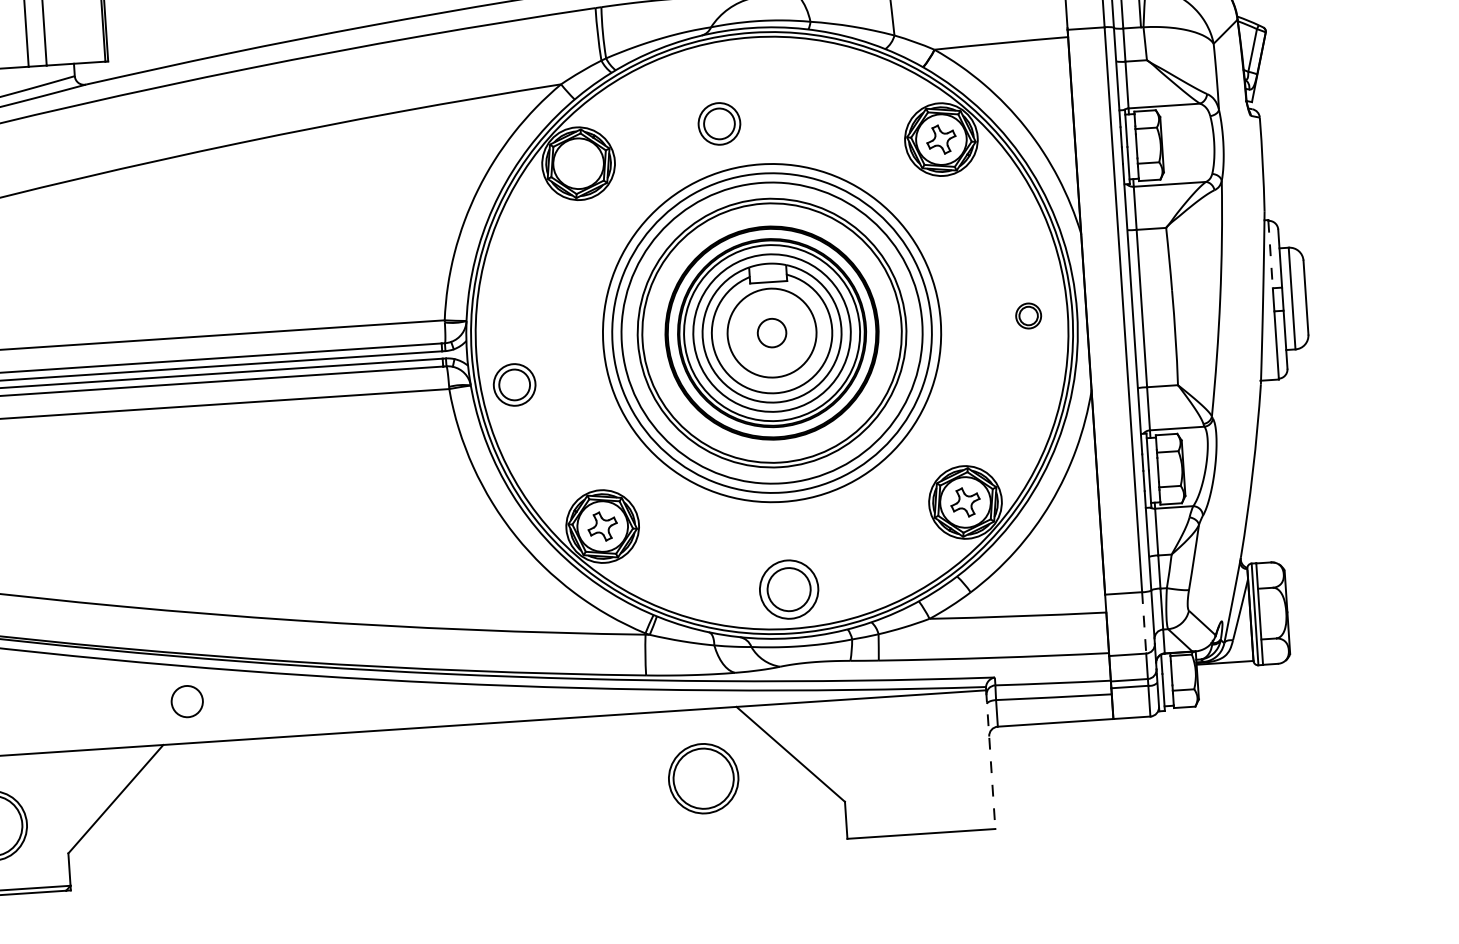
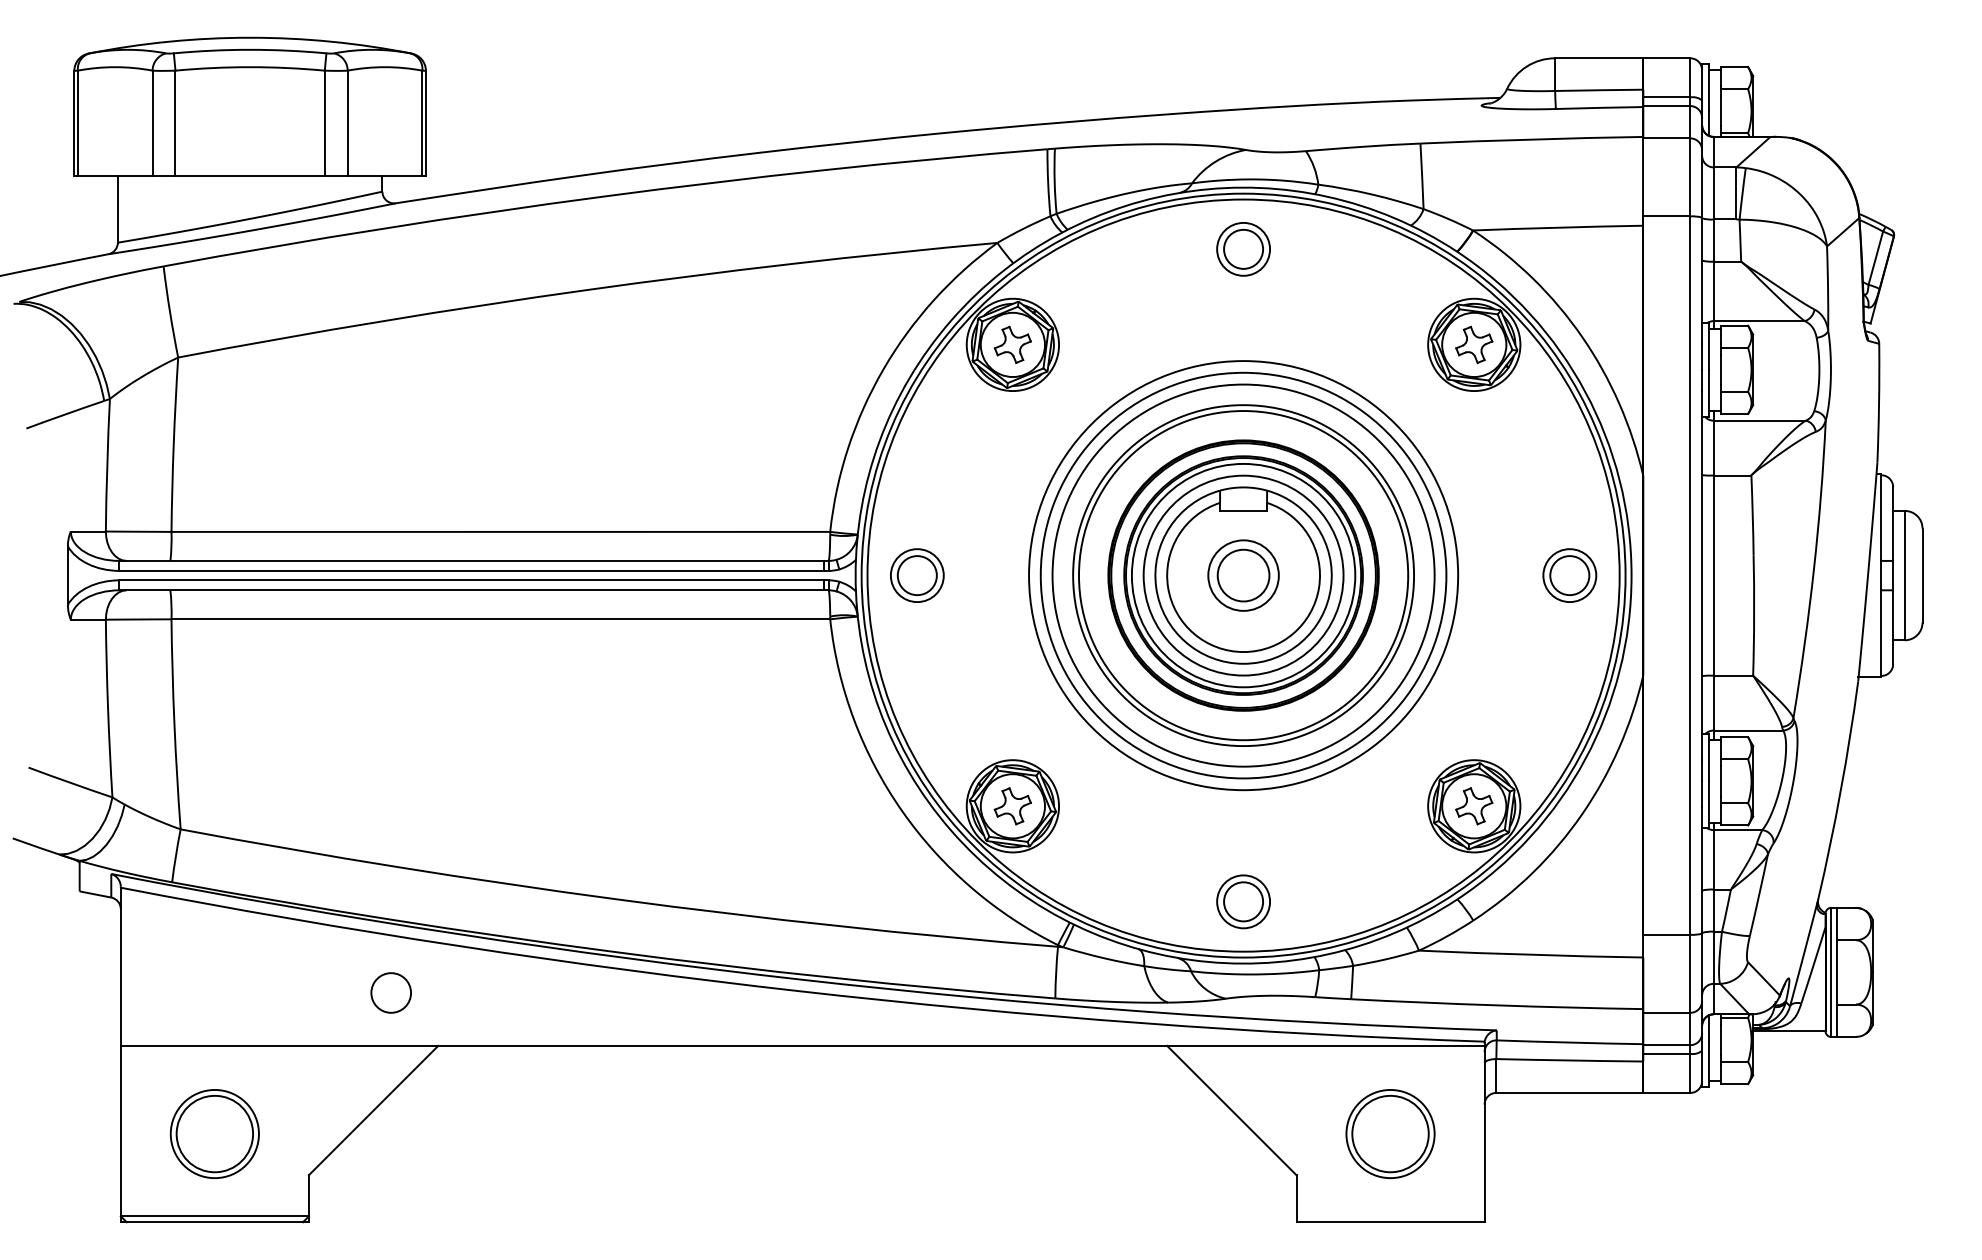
part: (719, 124) -> (1243, 249), moved
part: (578, 163) -> (1012, 344), added
line: (1270, 254) -> (1881, 518), dashed -> solid
part: (1028, 315) -> (1569, 575), size x1.67
circle: (771, 333) -> (1243, 575), size x0.62
circle: (771, 333) -> (1243, 575), size x1.43
part: (514, 384) -> (917, 575), moved
part: (789, 589) -> (1243, 901), size x0.71
line: (1144, 623) -> (1690, 974), dashed -> solid
circle: (186, 701) -> (390, 992), moved
line: (990, 760) -> (1484, 1134), dashed -> solid
part: (703, 778) -> (1390, 1133), moved

